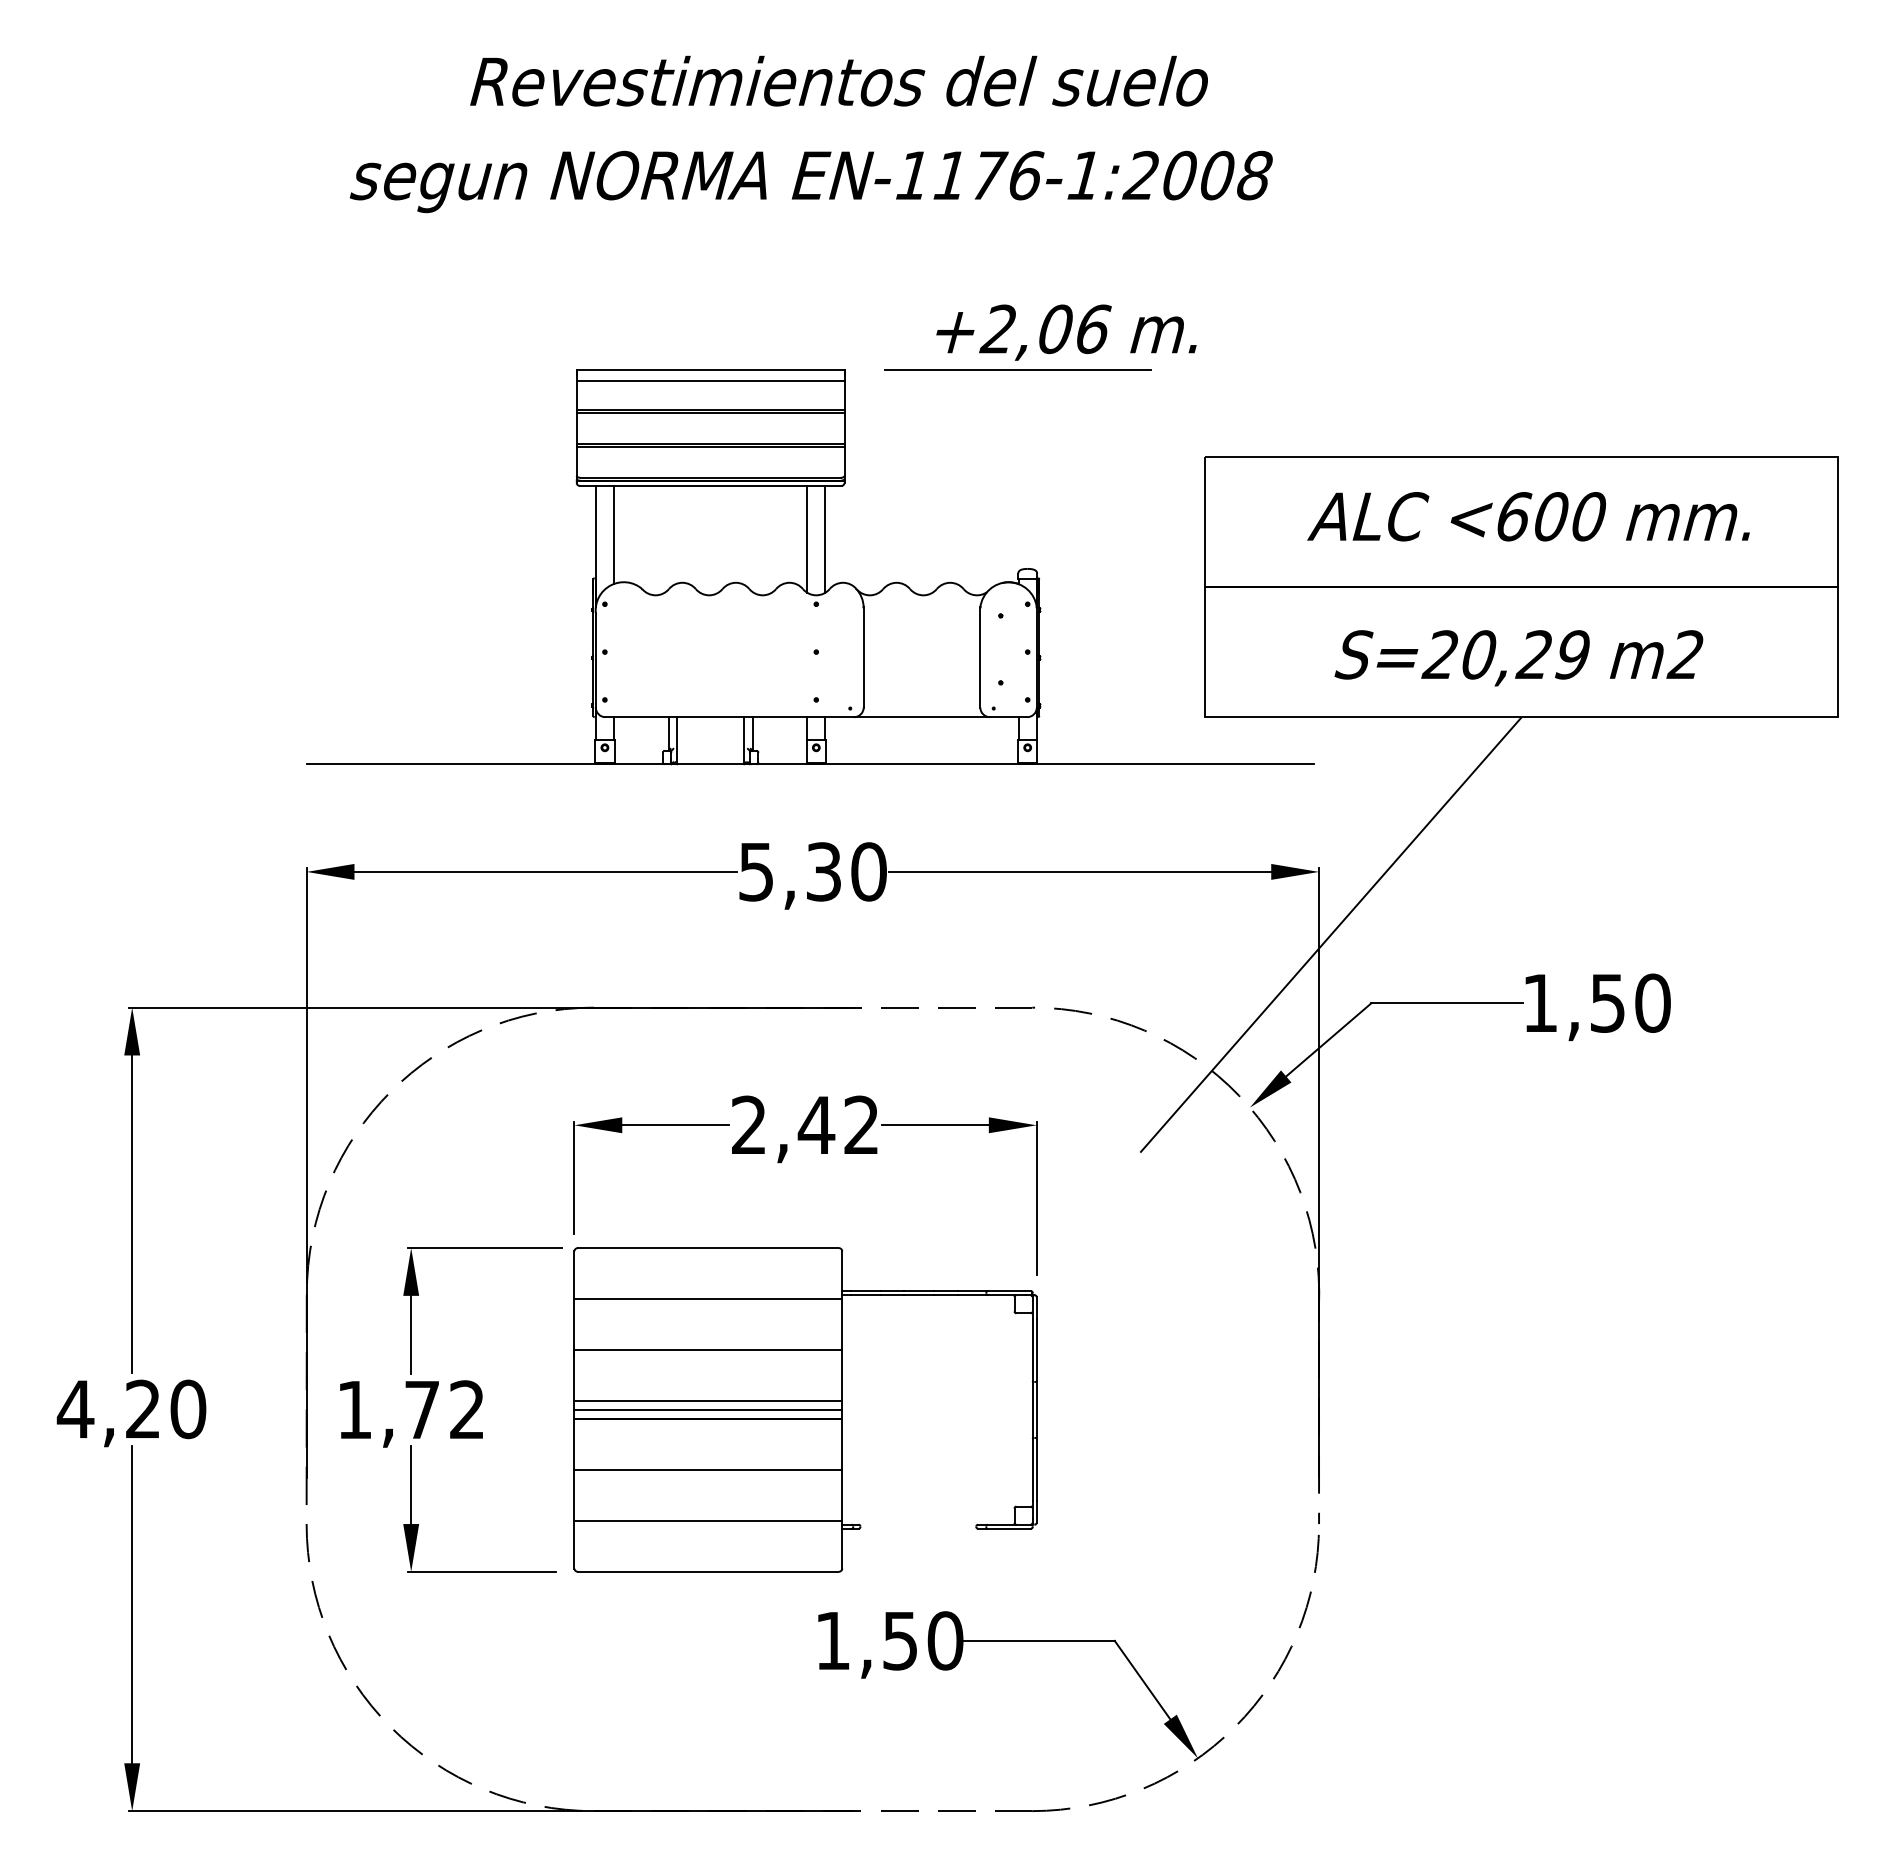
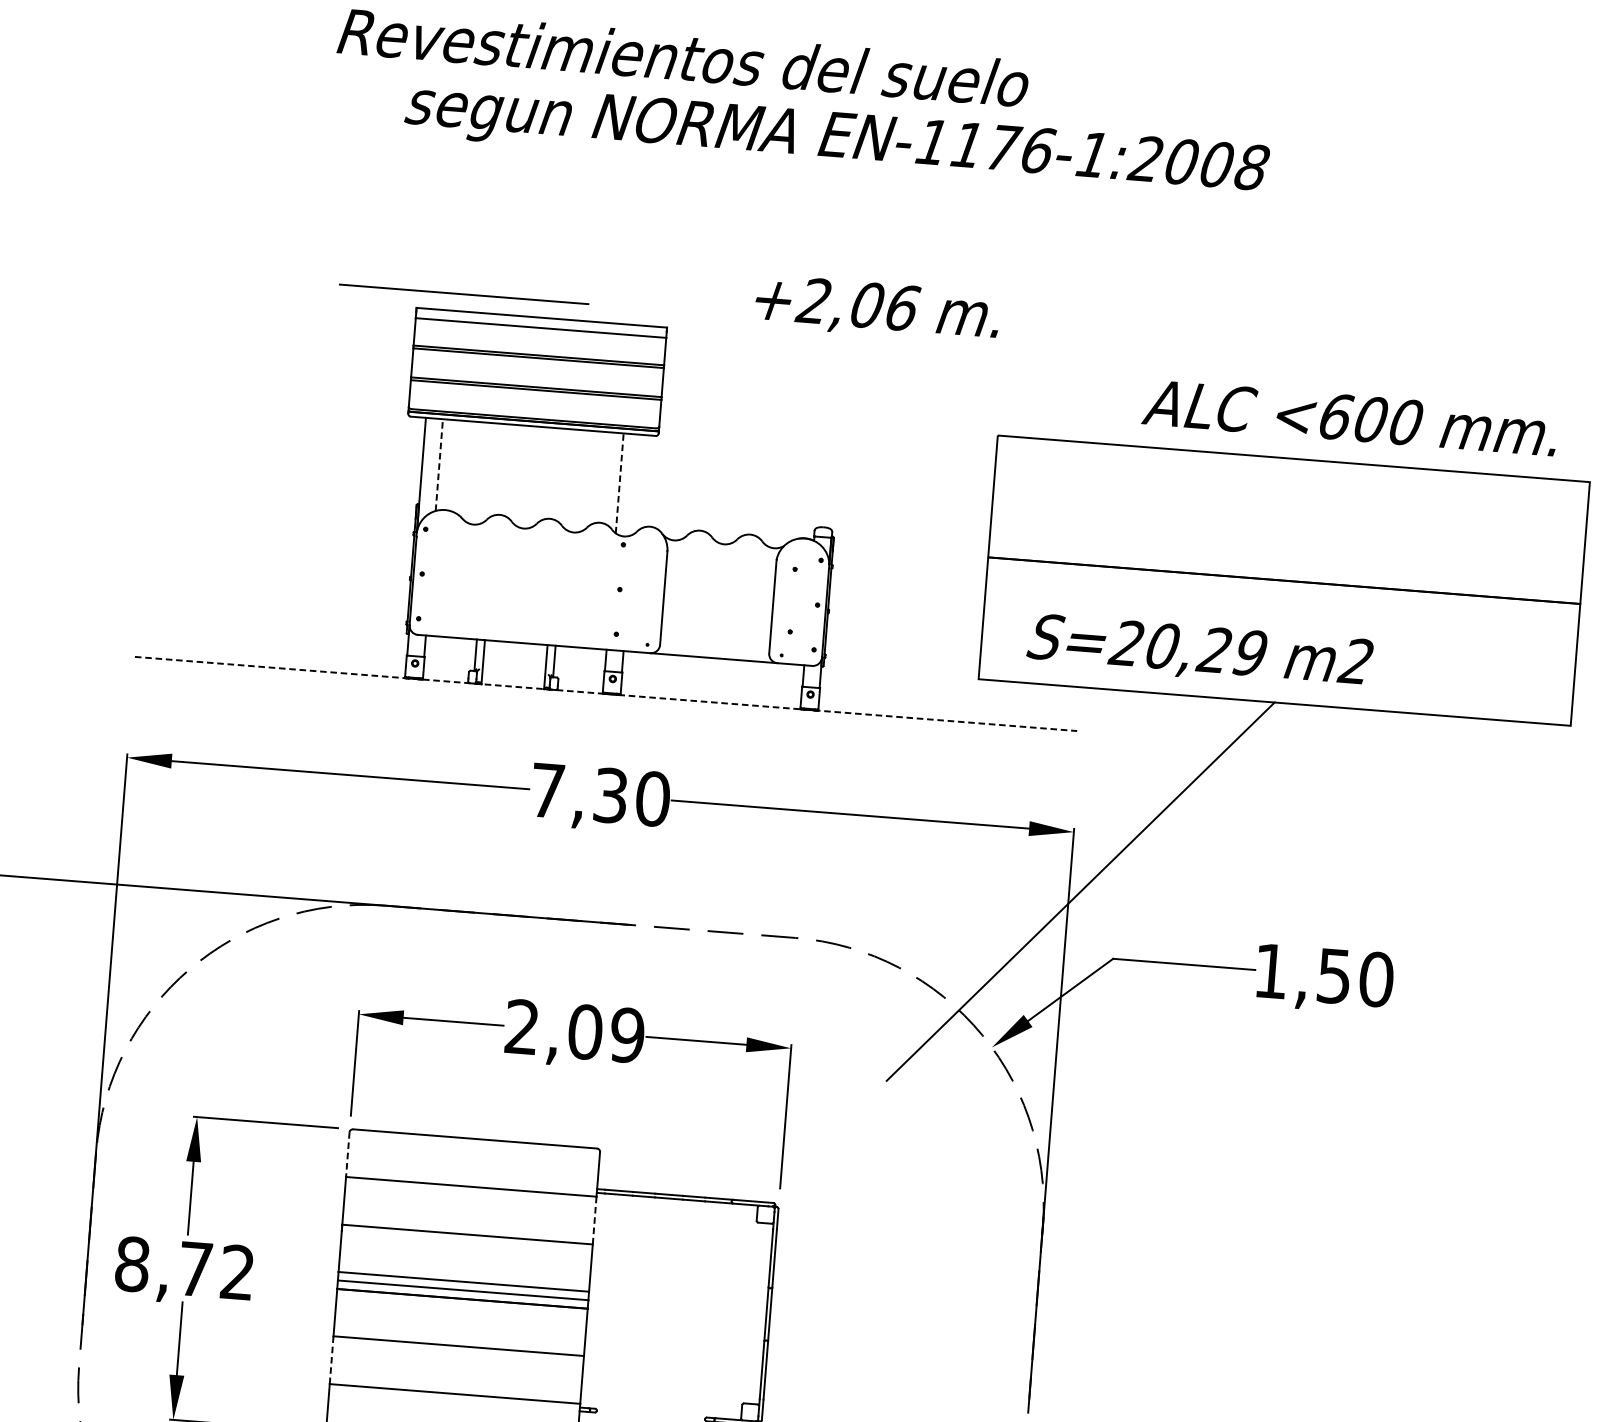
text: (810, 181) -> (836, 140), moved
line: (1017, 369) -> (463, 293), moved
text: (1528, 516) -> (1349, 417), moved
line: (614, 534) -> (439, 464), solid -> dashed
line: (807, 538) -> (620, 482), solid -> dashed
line: (825, 538) -> (636, 483), removed
text: (1518, 658) -> (1199, 652), moved
line: (810, 764) -> (606, 694), solid -> dashed
text: (755, 872) -> (546, 791), 5,30 -> 7,30
text: (838, 1124) -> (605, 1032), 2,42 -> 2,09
line: (574, 1275) -> (347, 1154), solid -> dashed
line: (842, 1324) -> (594, 1220), solid -> dashed
text: (354, 1409) -> (132, 1263), 1,72 -> 8,72
line: (574, 1495) -> (331, 1360), solid -> dashed

